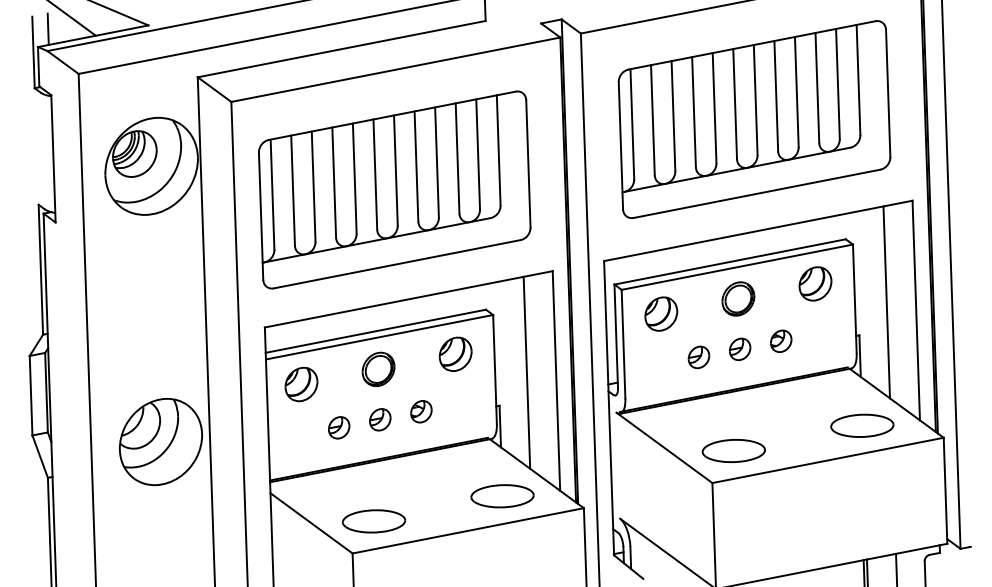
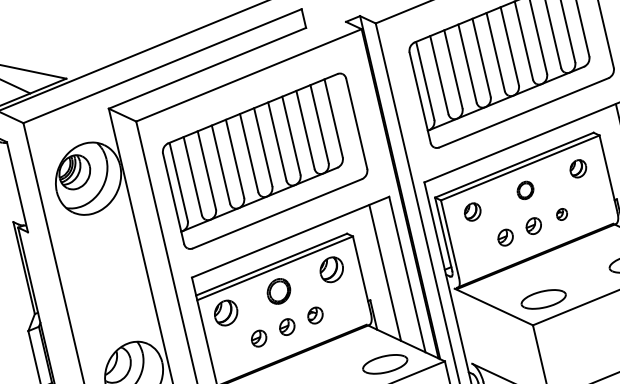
part: (815, 283) -> (578, 168), size x0.7
part: (738, 298) -> (525, 190), size x0.7
part: (661, 313) -> (472, 211), size x0.7
part: (781, 340) -> (562, 213), size x0.7

